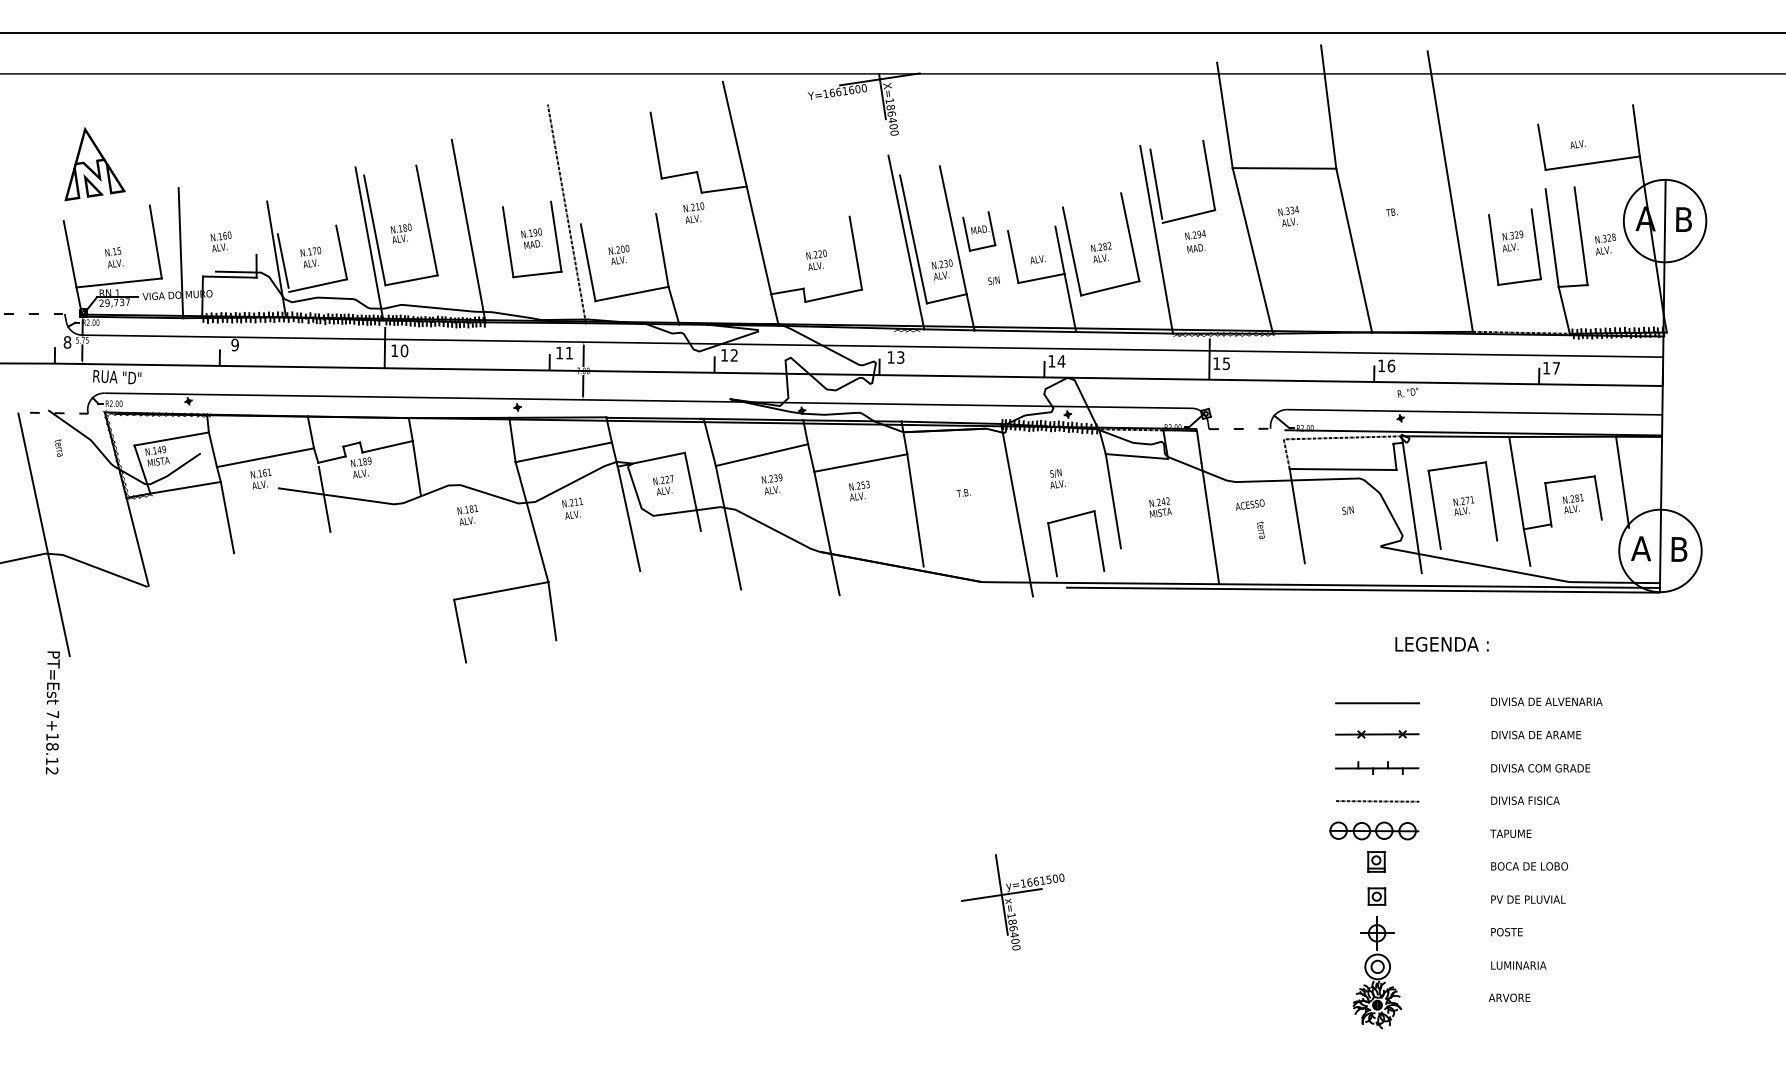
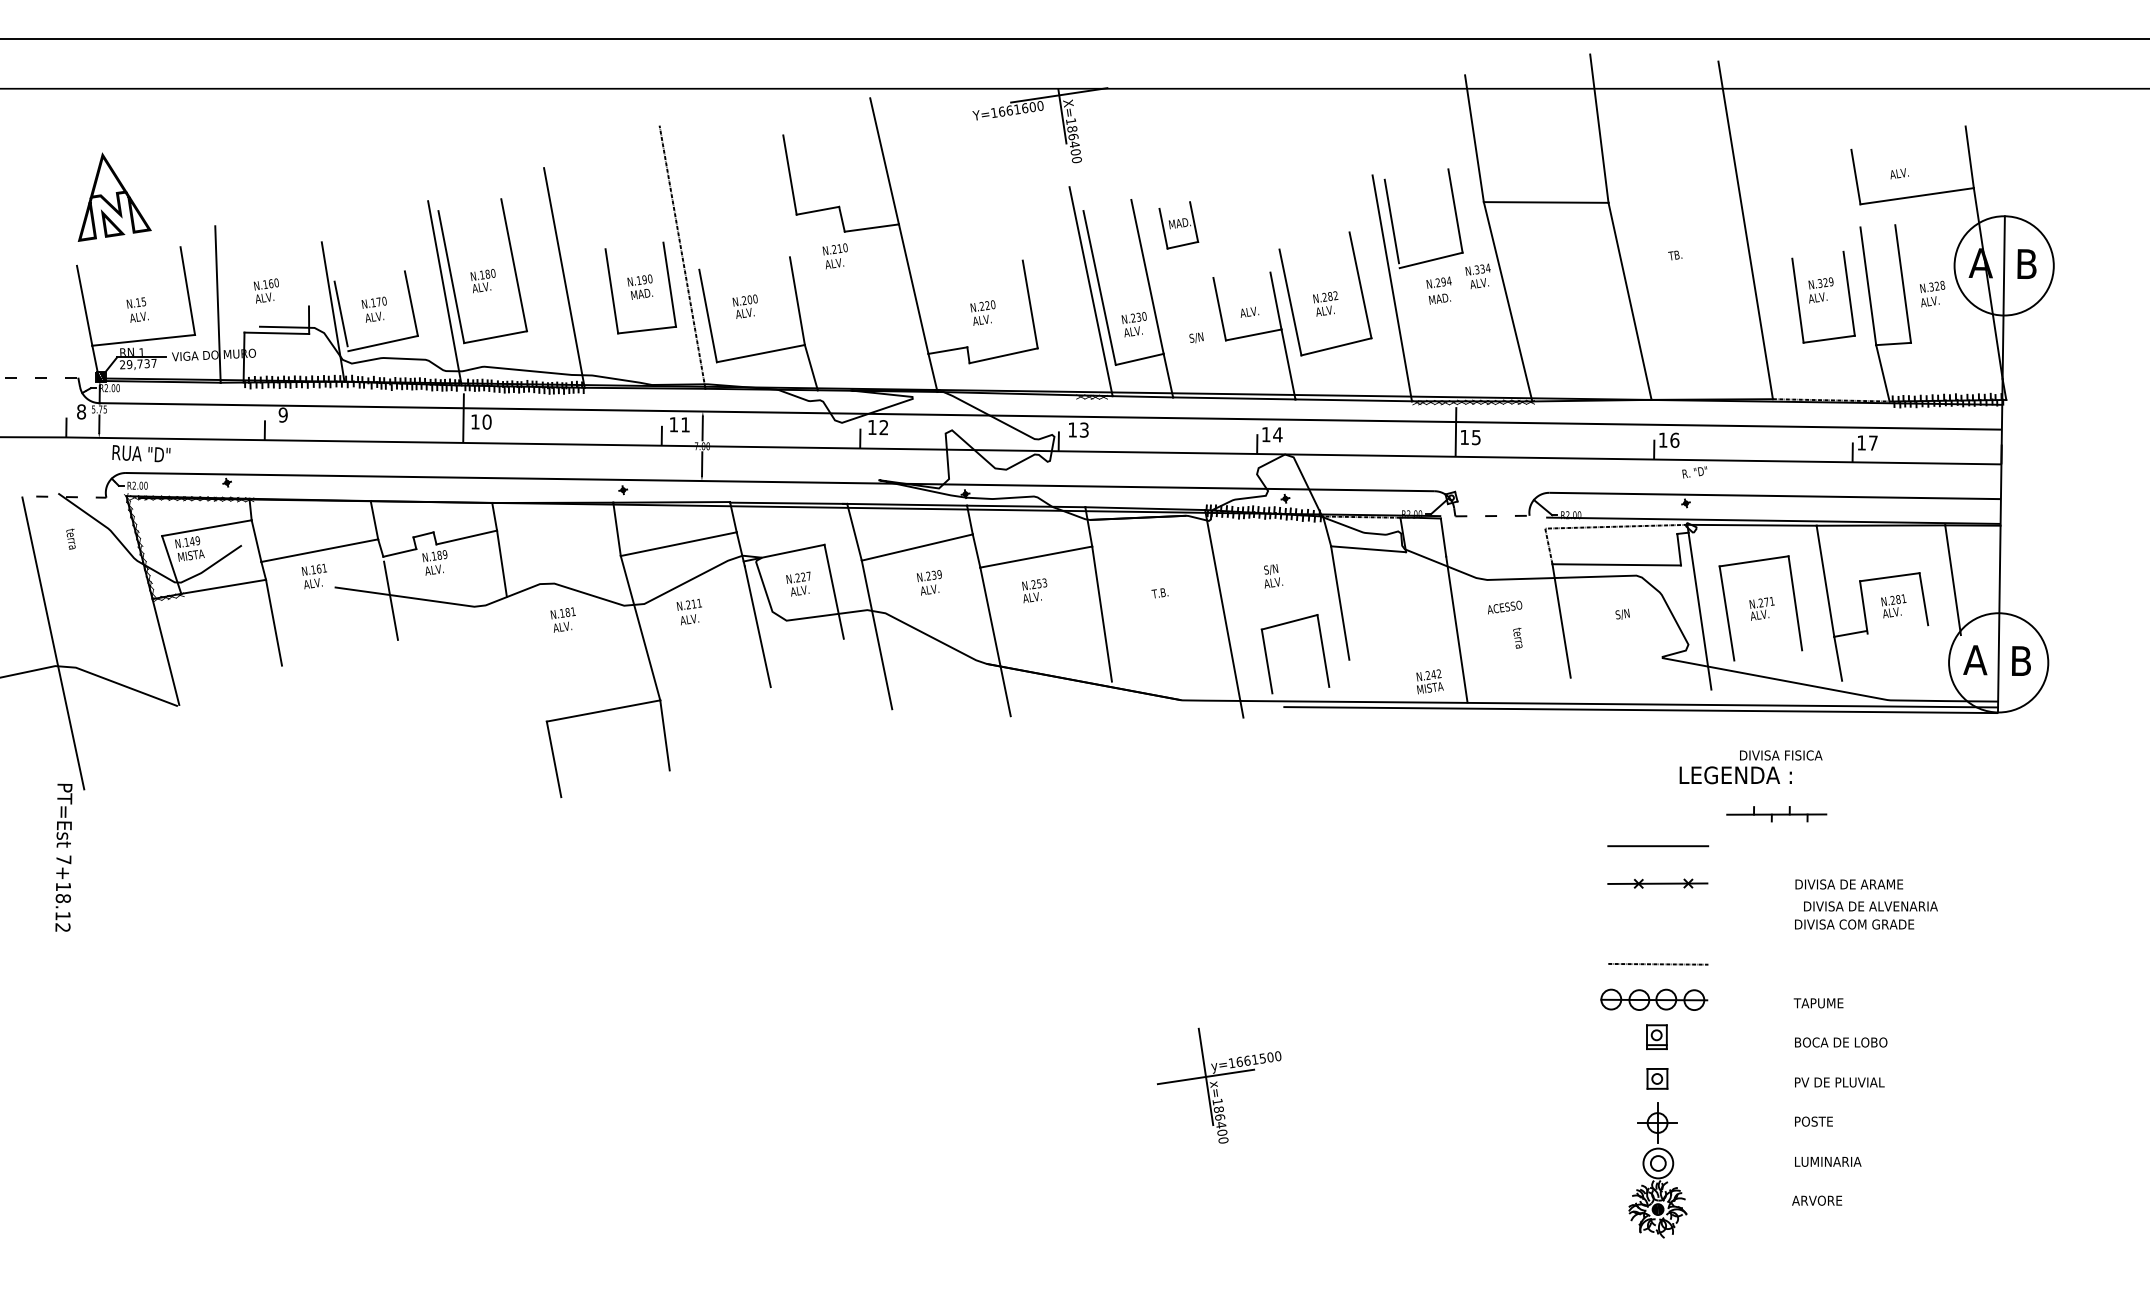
text: (1288, 215) -> (1477, 275), moved
part: (978, 231) -> (1178, 225), moved
text: (1160, 507) -> (1429, 681), moved
text: (1546, 701) -> (1870, 906), moved
part: (1376, 768) -> (1776, 814), moved
text: (1525, 800) -> (1781, 755), moved

